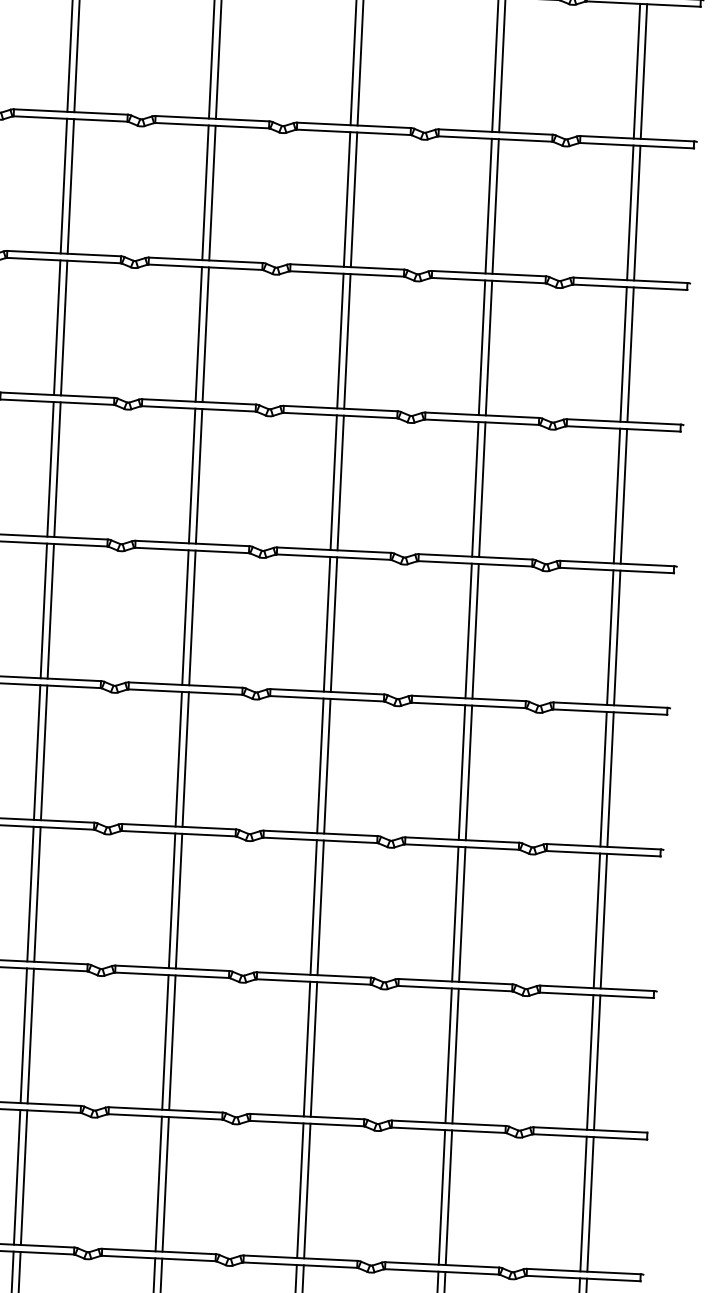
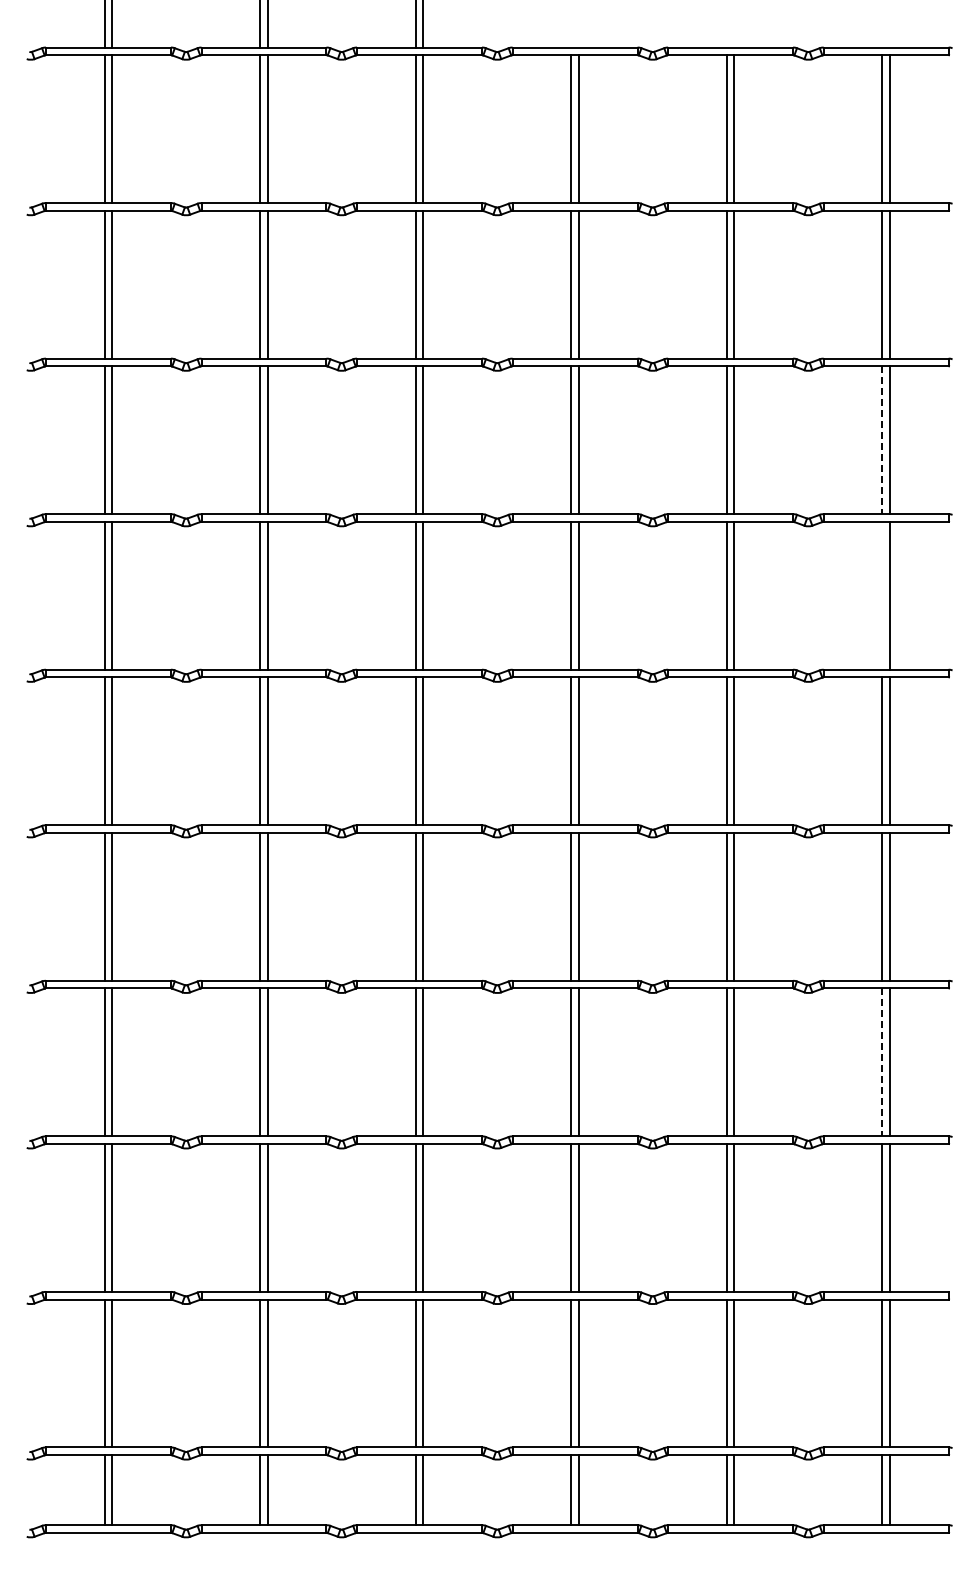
line: (623, 354) -> (882, 440), solid -> dashed
line: (617, 495) -> (882, 595), removed
line: (597, 920) -> (882, 1062), solid -> dashed

